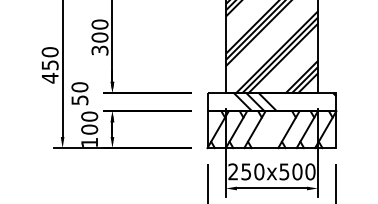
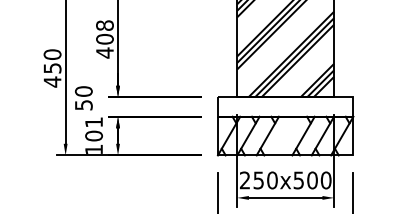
text: (99, 37) -> (104, 39), 300 -> 408
hatch: (285, 101) -> (299, 106), removed
text: (90, 116) -> (94, 122), 100 -> 101

